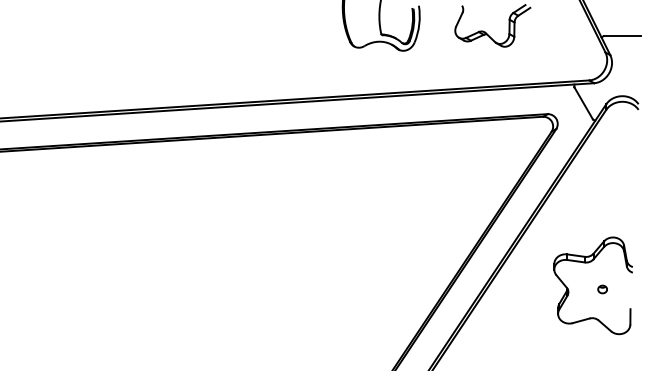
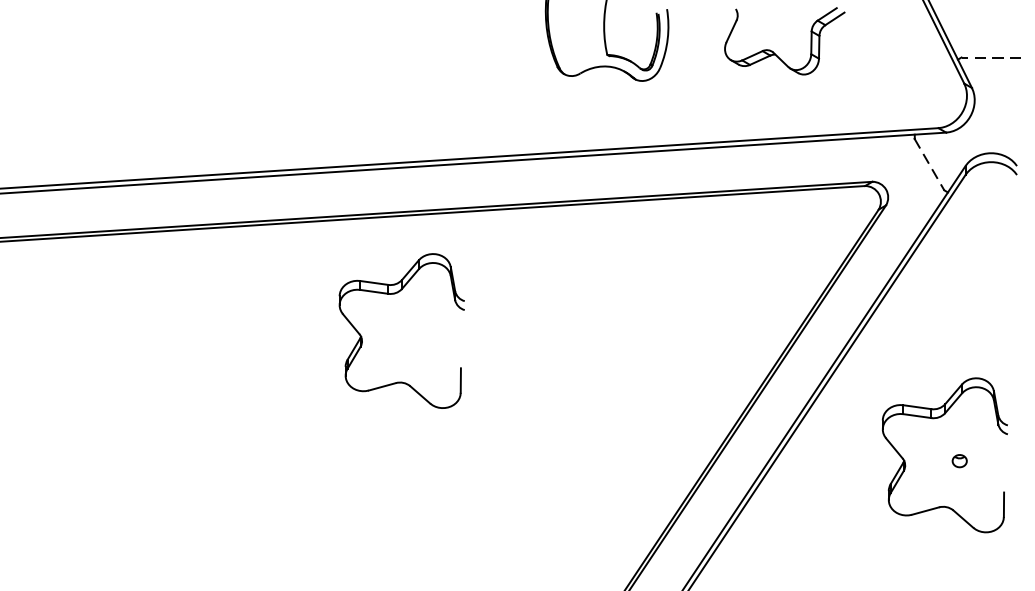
line: (622, 36) -> (991, 58), solid -> dashed
line: (583, 103) -> (929, 164), solid -> dashed
part: (247, 185) -> (394, 295), added

